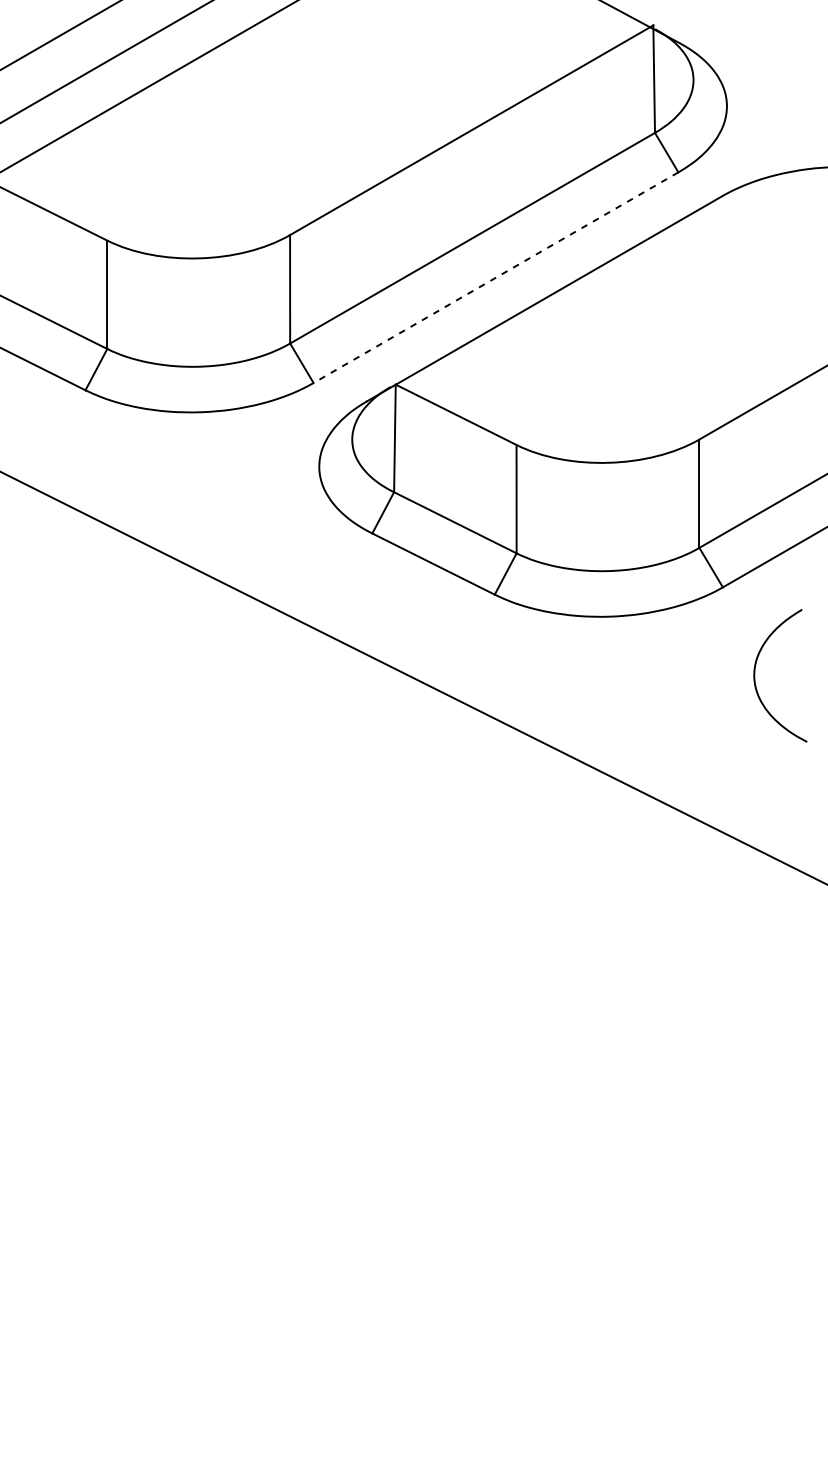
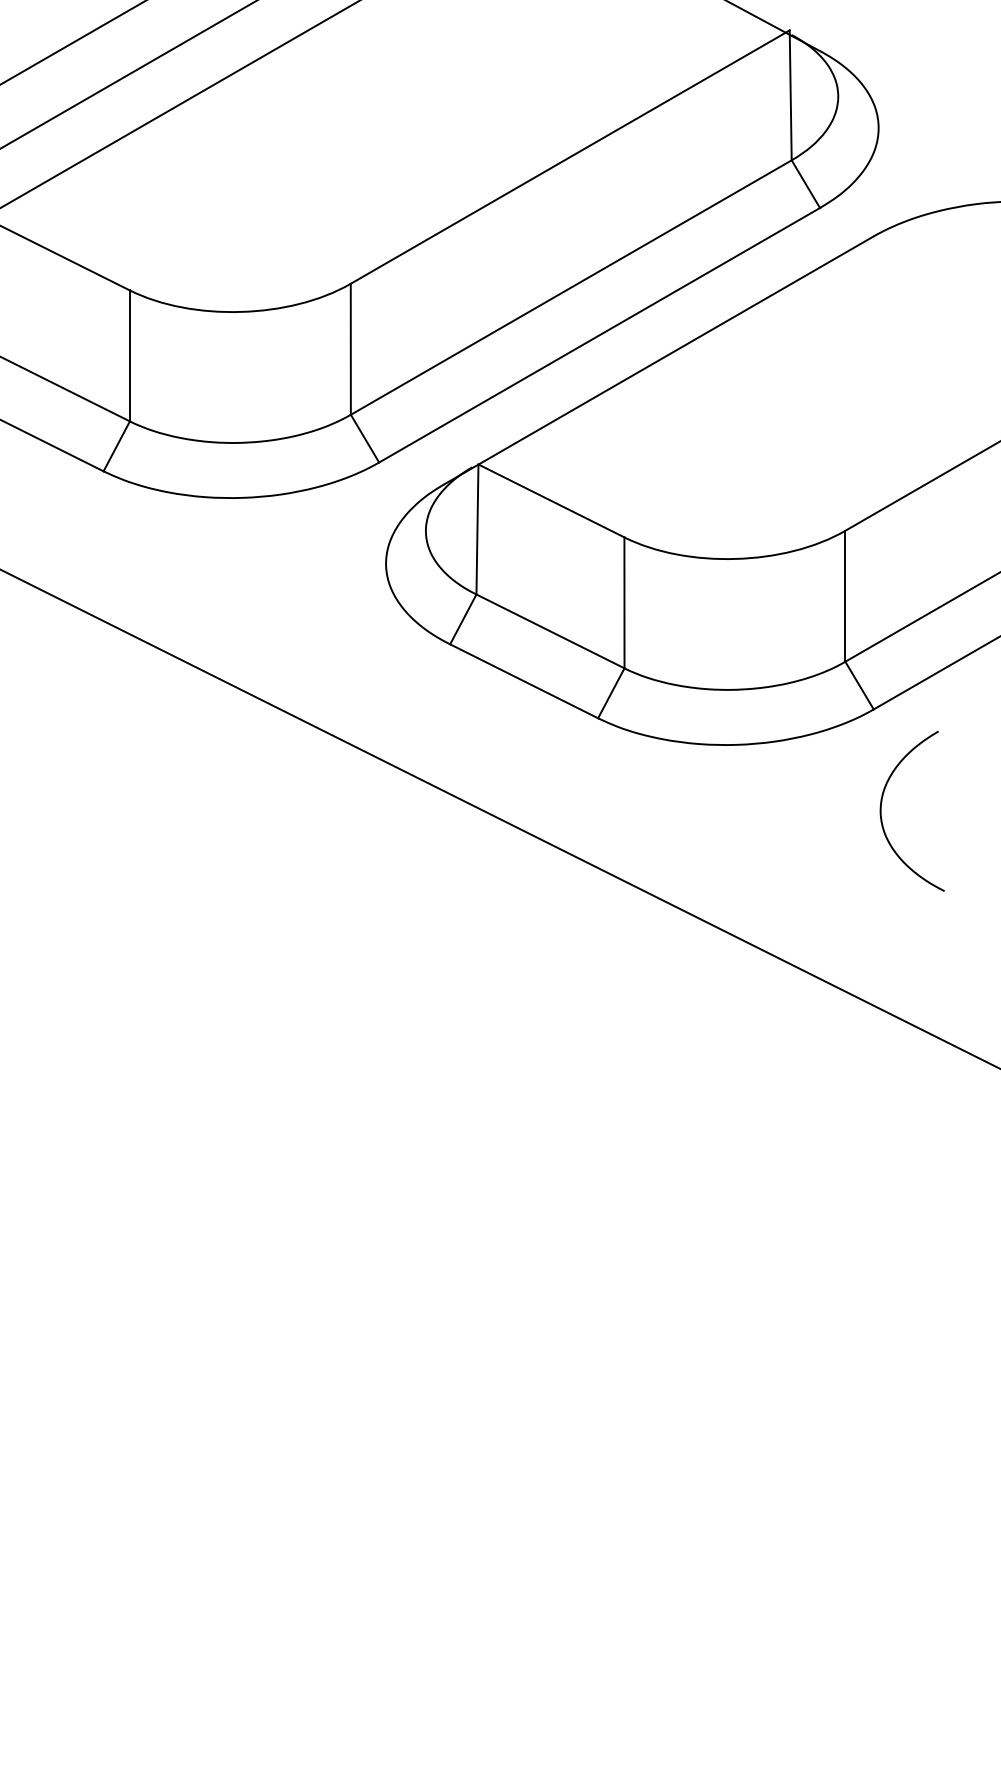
line: (495, 277) -> (599, 335), dashed -> solid
curve: (755, 681) -> (882, 818), moved

